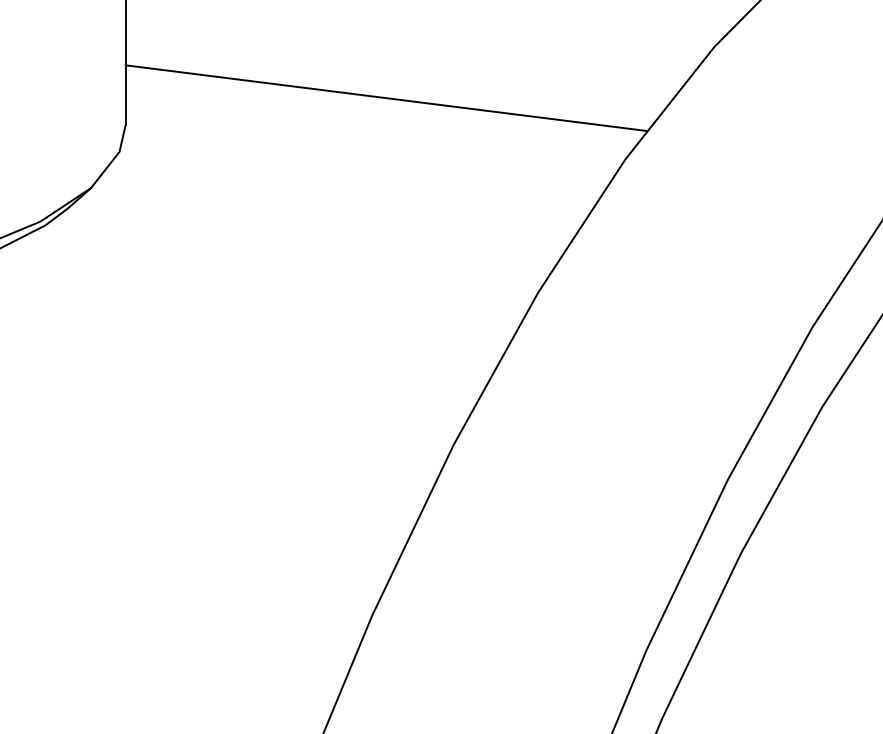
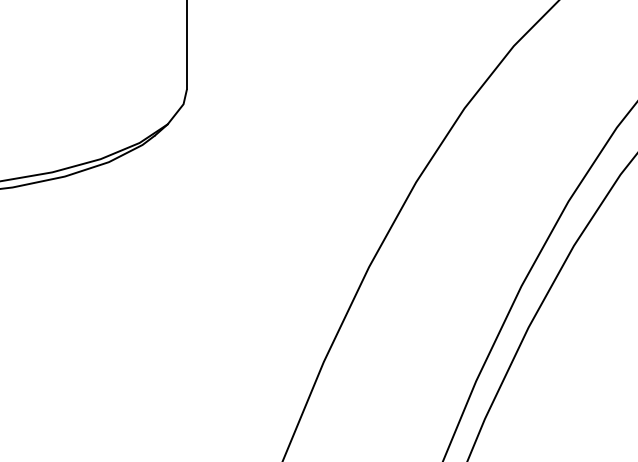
line: (385, 98) -> (331, 74), removed

